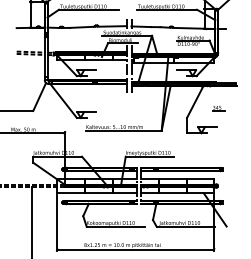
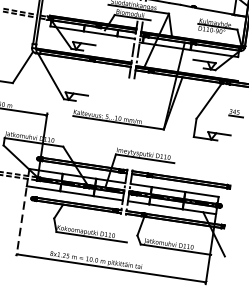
line: (57, 223) -> (21, 222), solid -> dashed

